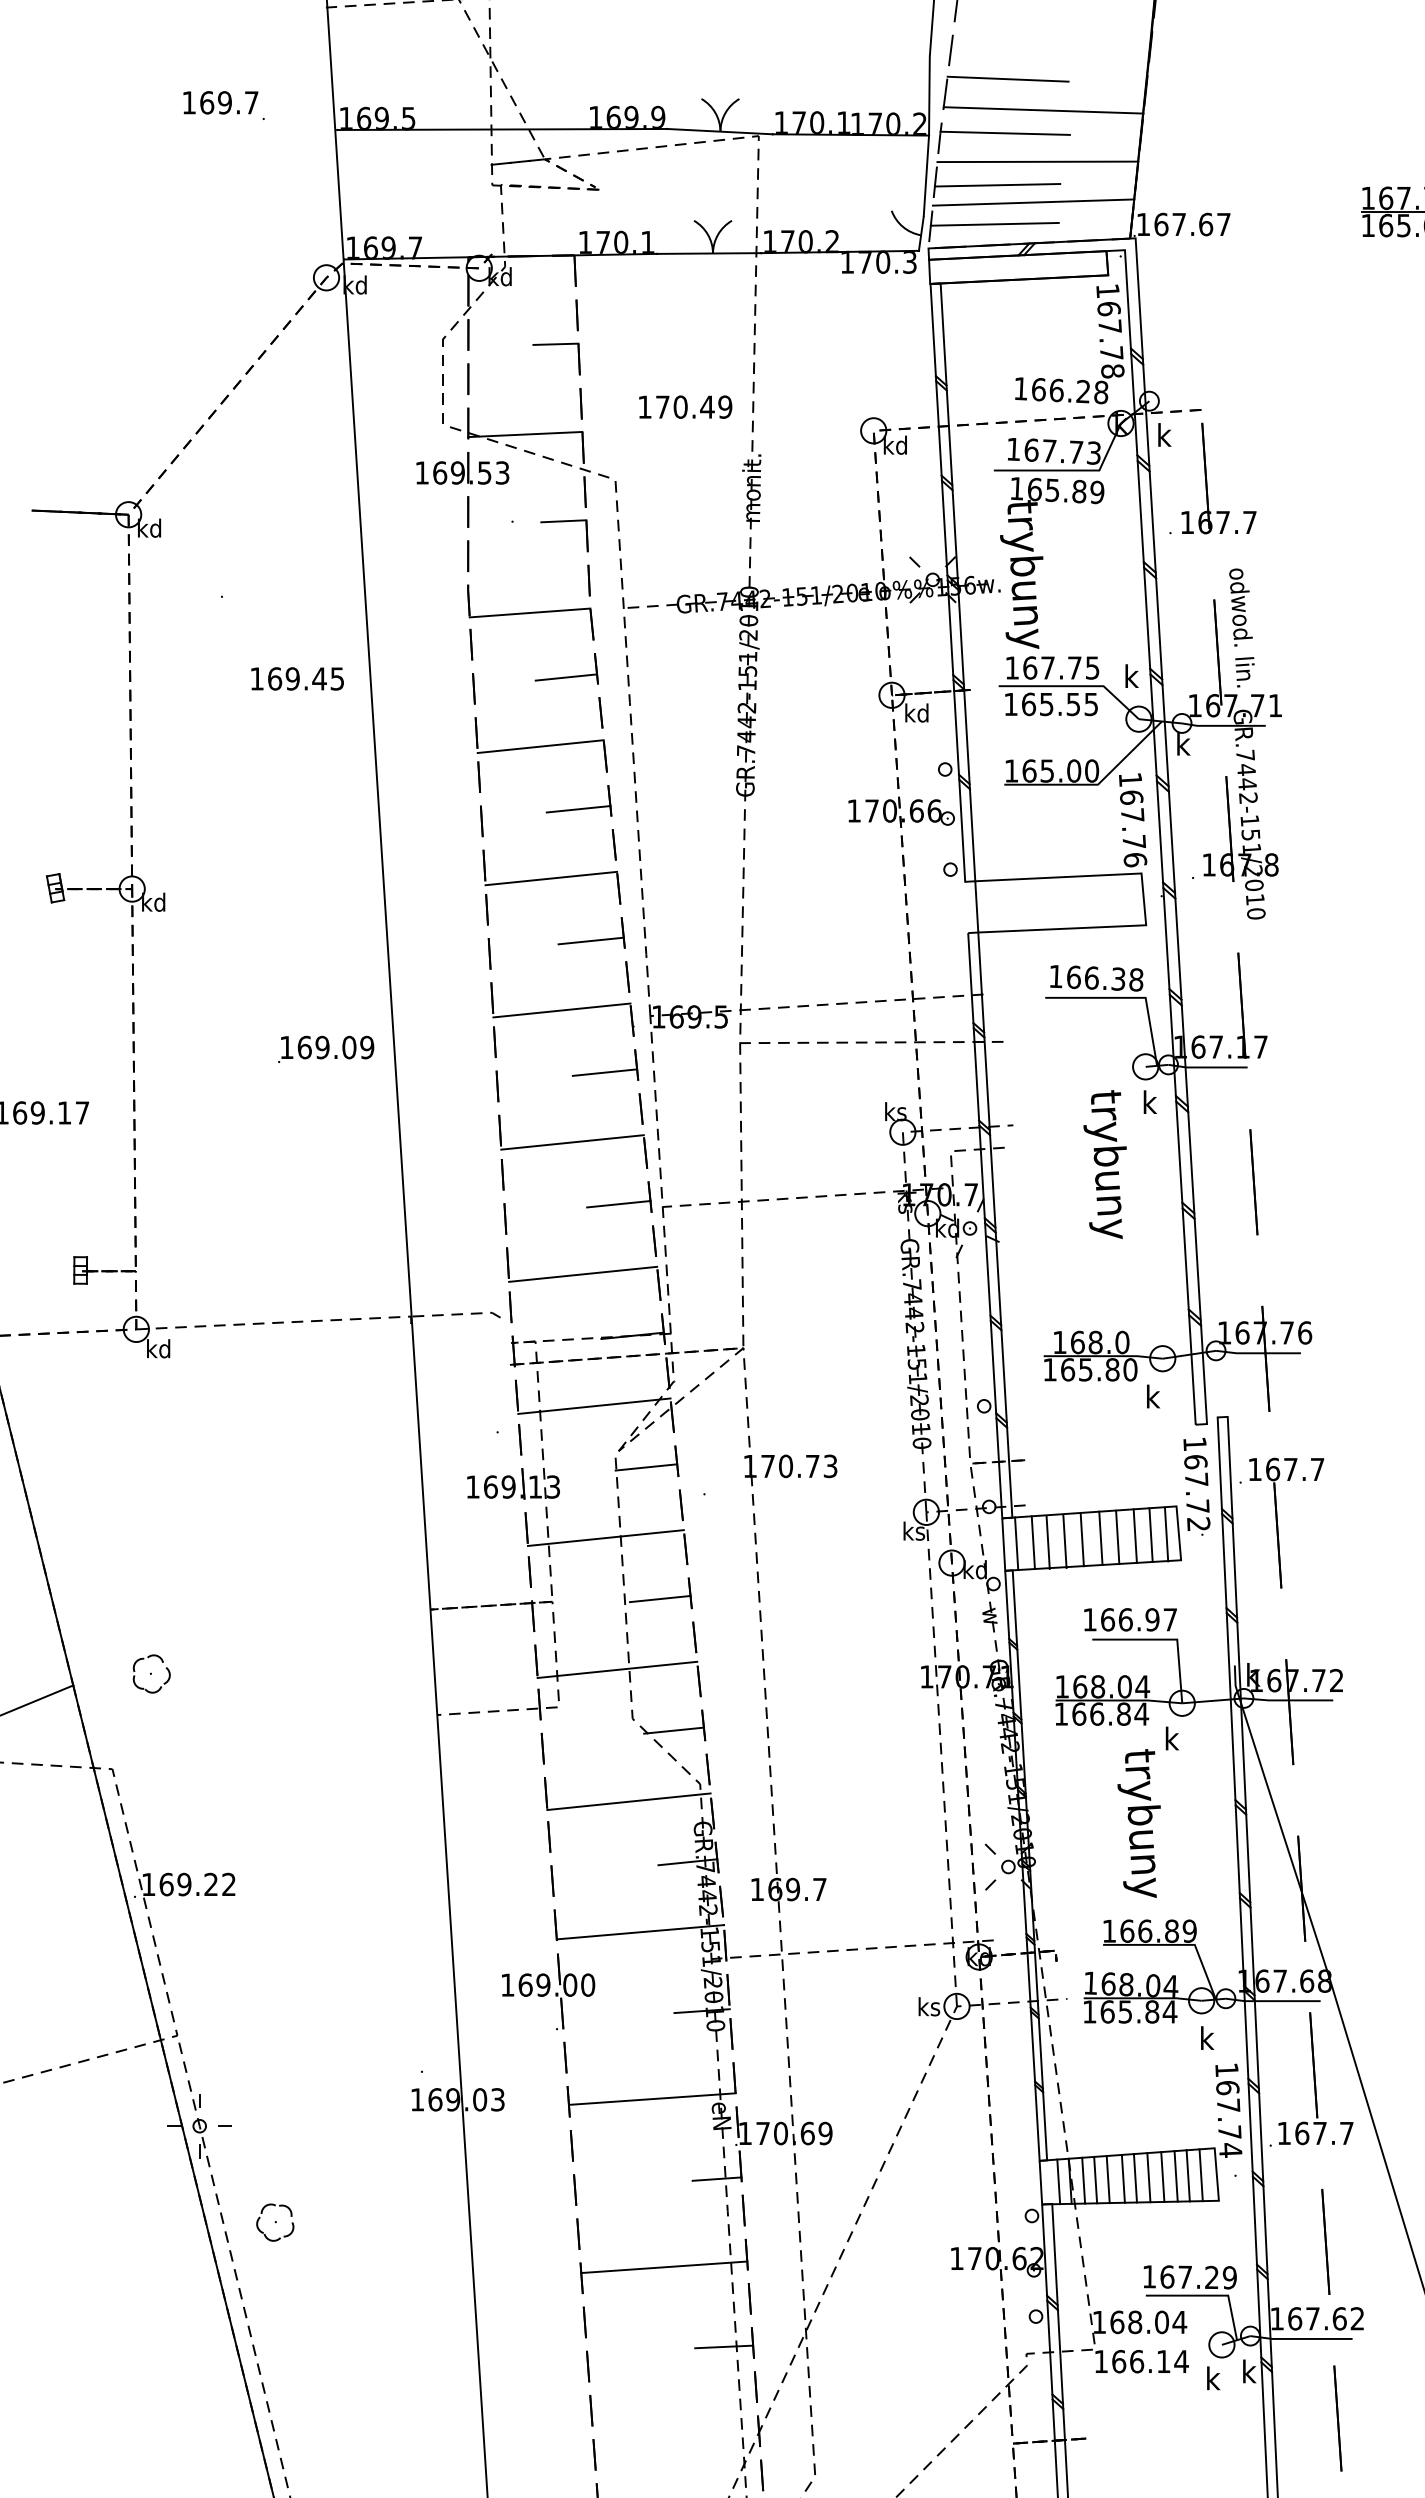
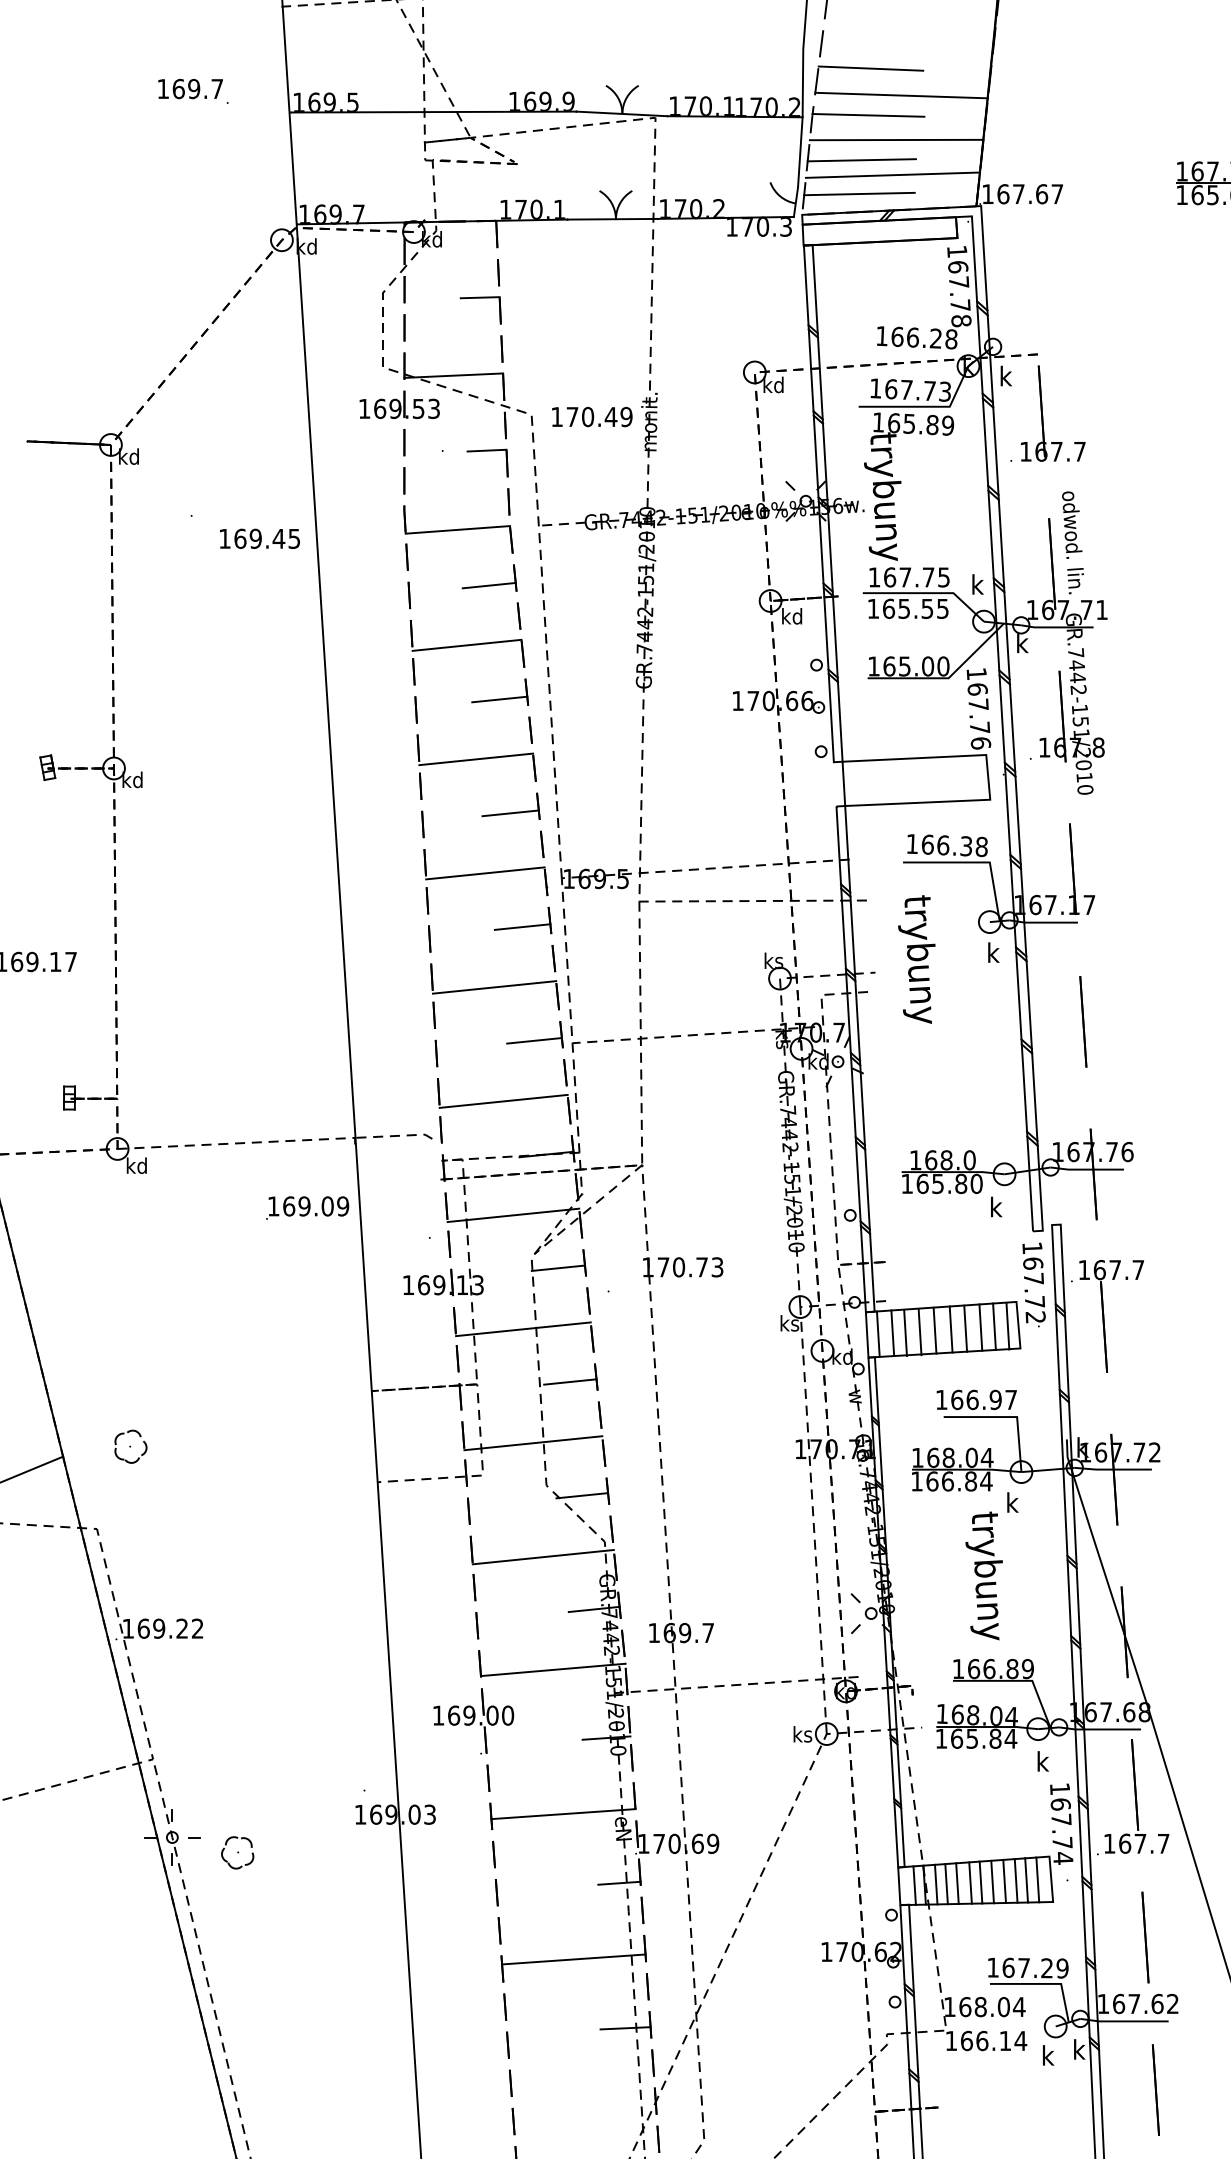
text: (685, 407) -> (592, 417), moved
text: (297, 678) -> (259, 538), moved
text: (325, 1048) -> (307, 1207), moved
text: (1104, 1164) -> (916, 959), moved
part: (275, 2222) -> (237, 1852), moved

